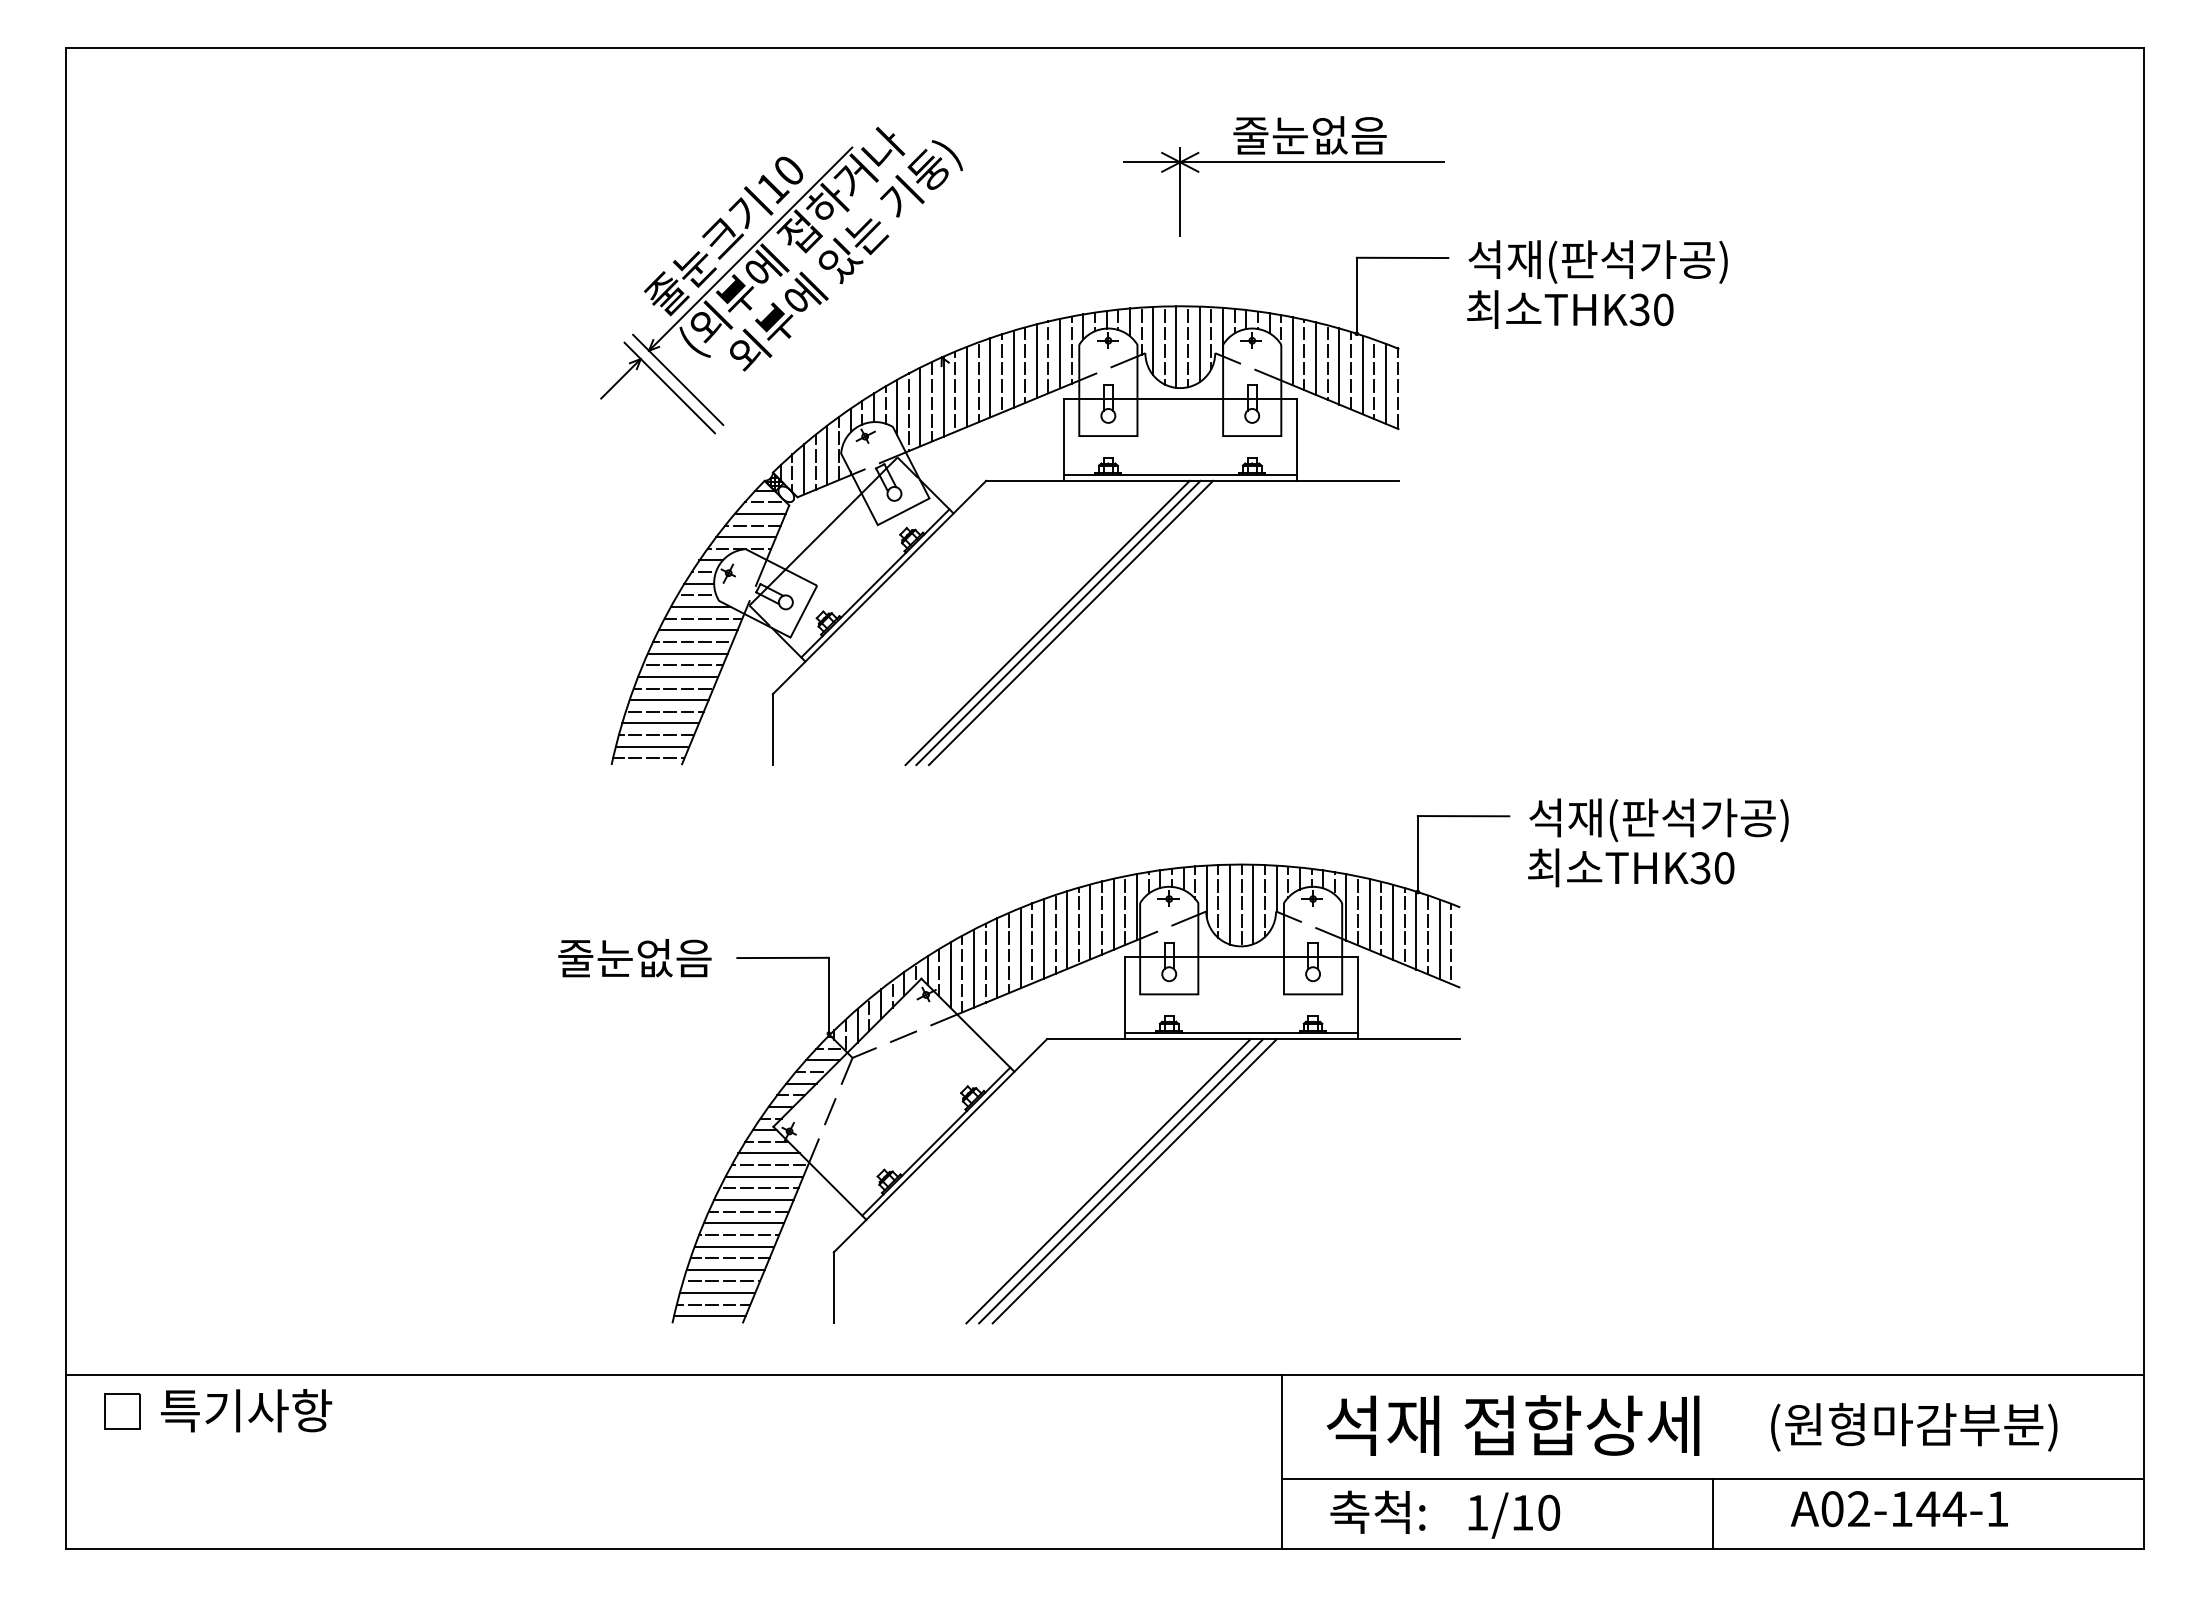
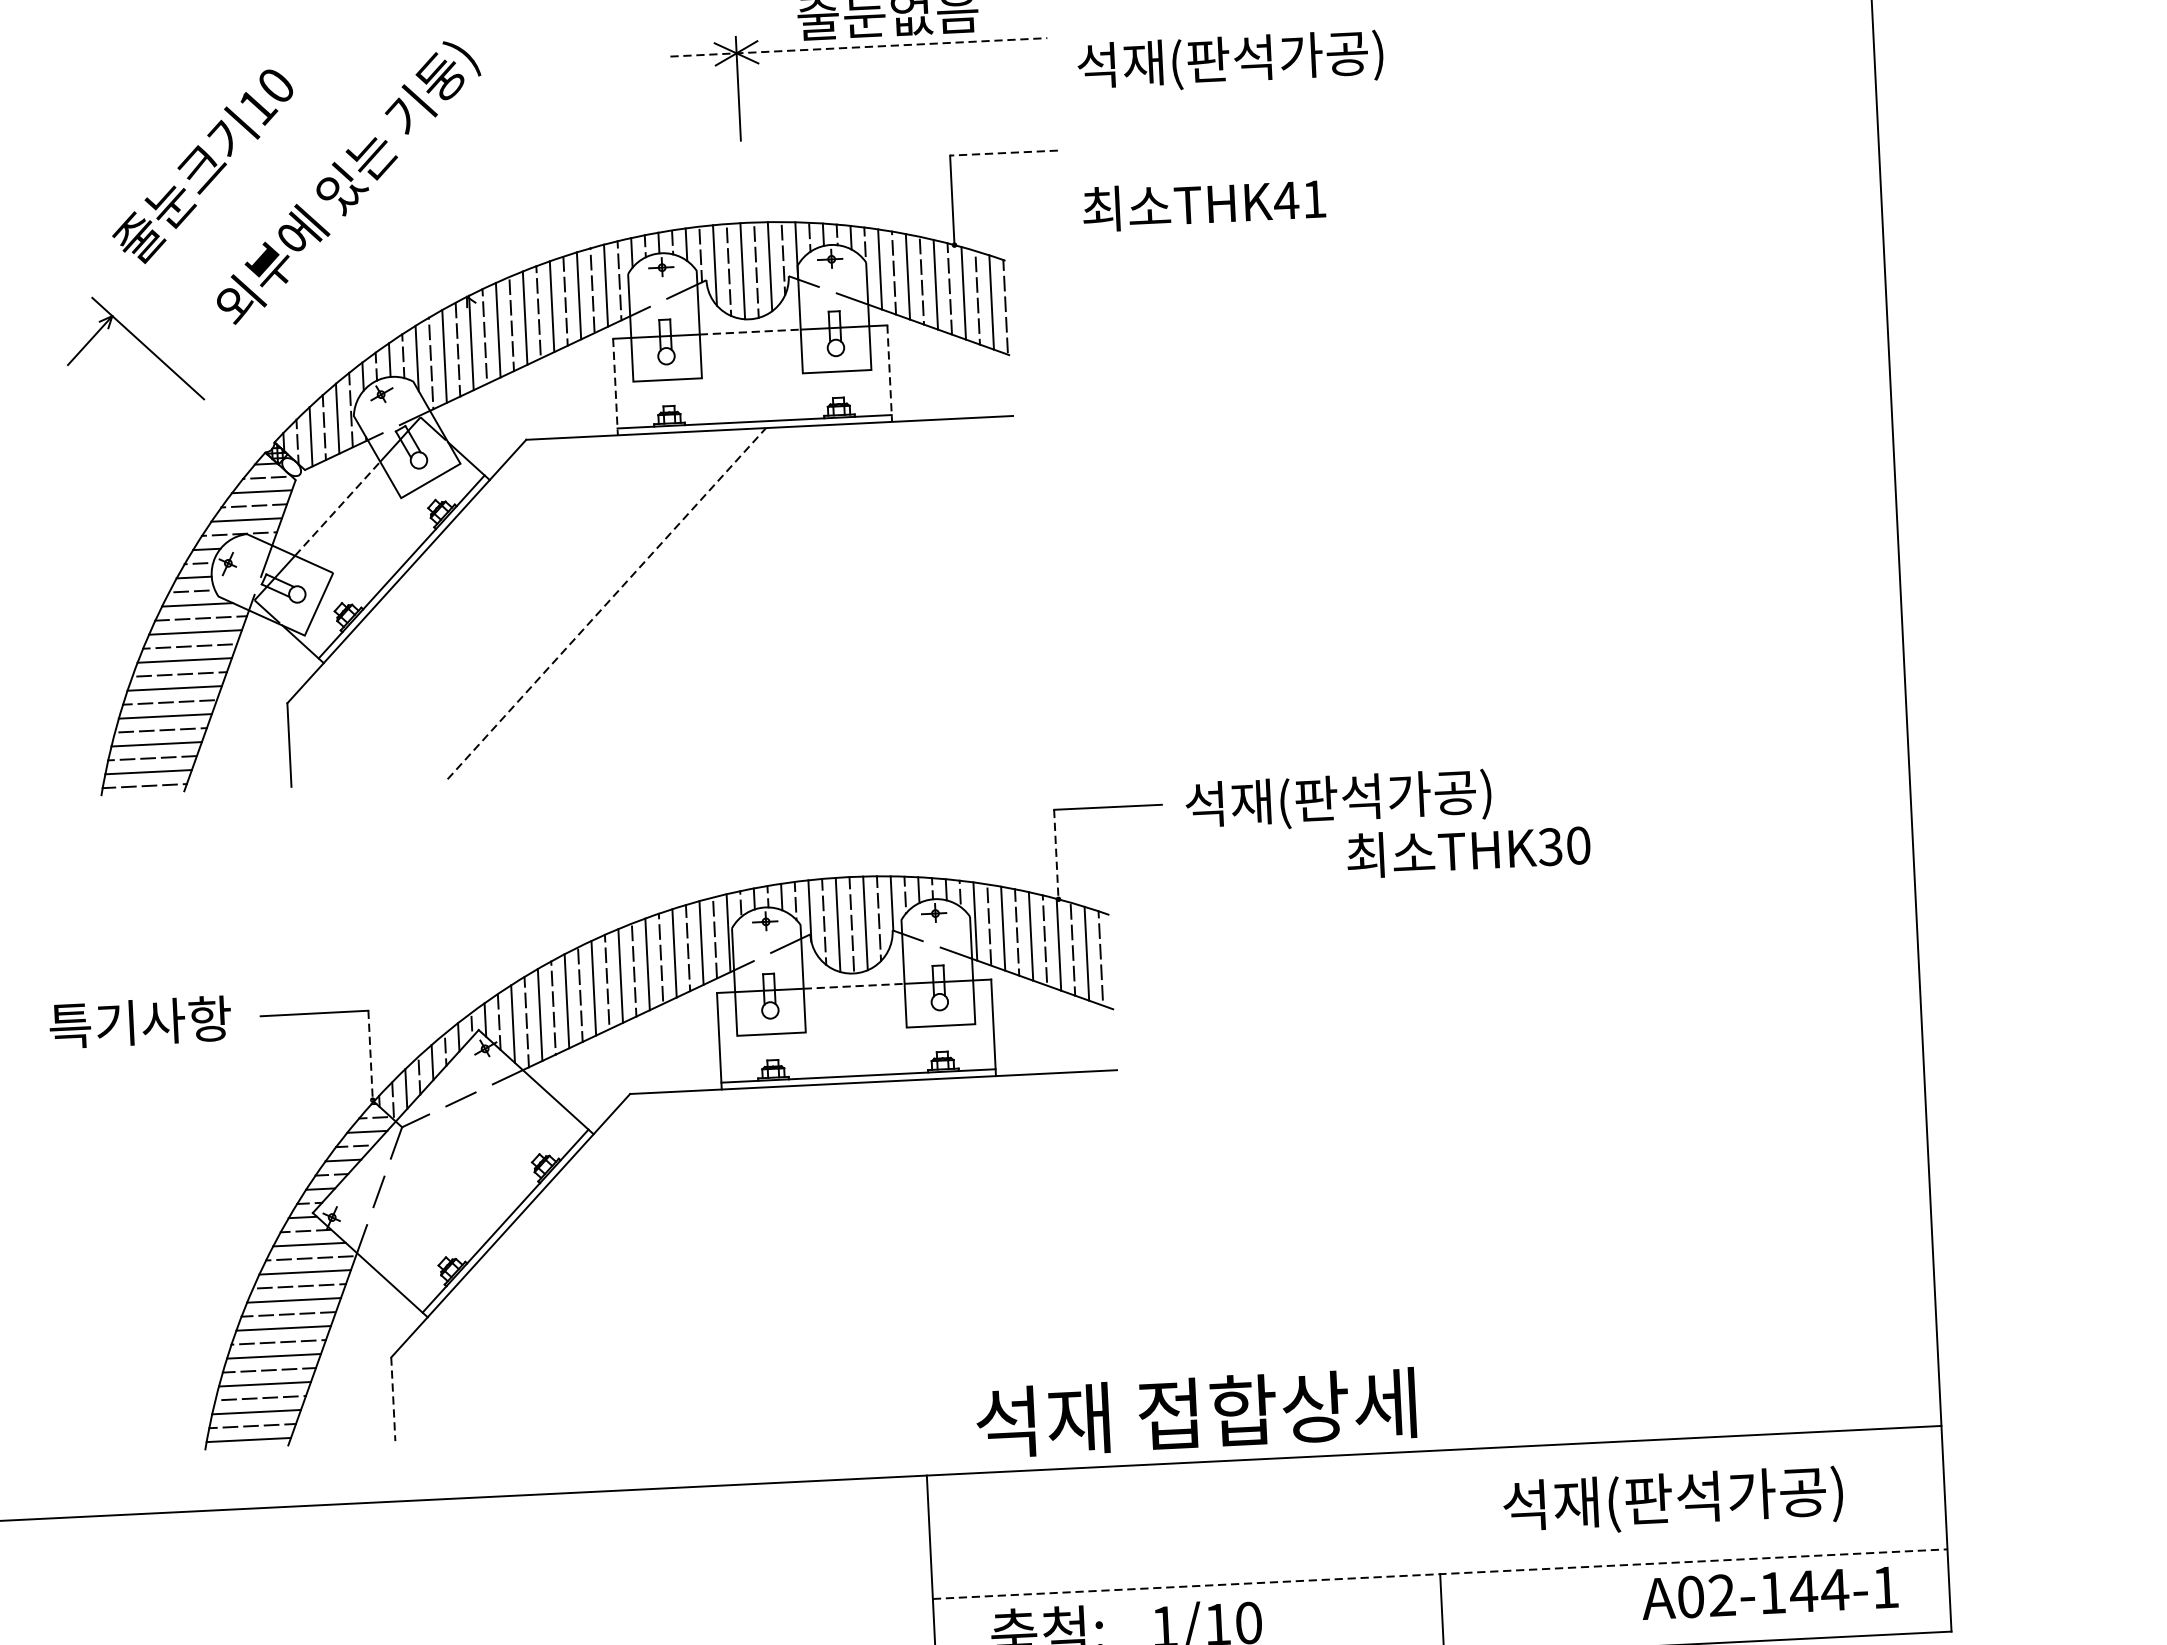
line: (1284, 162) -> (859, 47), solid -> dashed
line: (1402, 257) -> (1003, 152), solid -> dashed
text: (1597, 261) -> (1229, 61), moved
part: (768, 276) -> (258, 211), removed
text: (1651, 309) -> (1300, 199), THK30 -> THK41
line: (1180, 398) -> (750, 331), solid -> dashed
line: (1063, 439) -> (615, 386), solid -> dashed
line: (1296, 439) -> (889, 373), solid -> dashed
line: (823, 531) -> (337, 508), solid -> dashed
line: (1047, 622) -> (606, 603), solid -> dashed
line: (1058, 622) -> (619, 602), removed
line: (1070, 622) -> (633, 601), removed
line: (1417, 854) -> (1055, 855), solid -> dashed
text: (1631, 867) -> (1469, 850), moved
text: (635, 957) -> (140, 1021), 줄눈없음 -> 특기사항
line: (1241, 957) -> (854, 986), solid -> dashed
line: (828, 995) -> (370, 1055), solid -> dashed
line: (1108, 1181) -> (710, 1258), removed
line: (1121, 1181) -> (726, 1257), removed
line: (1134, 1181) -> (741, 1256), removed
line: (833, 1288) -> (392, 1400), solid -> dashed
text: (1512, 1425) -> (1195, 1412), moved
text: (1906, 1426) -> (1665, 1500), (원형마감부분) -> 석재(판석가공)
line: (1713, 1479) -> (1440, 1574), solid -> dashed
text: (1898, 1509) -> (1768, 1593), moved

